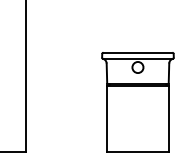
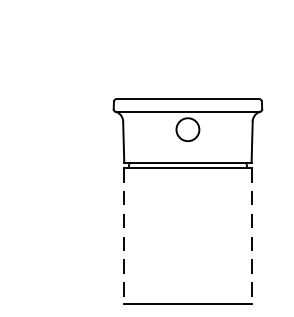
line: (107, 119) -> (124, 237), solid -> dashed
line: (168, 119) -> (251, 237), solid -> dashed

